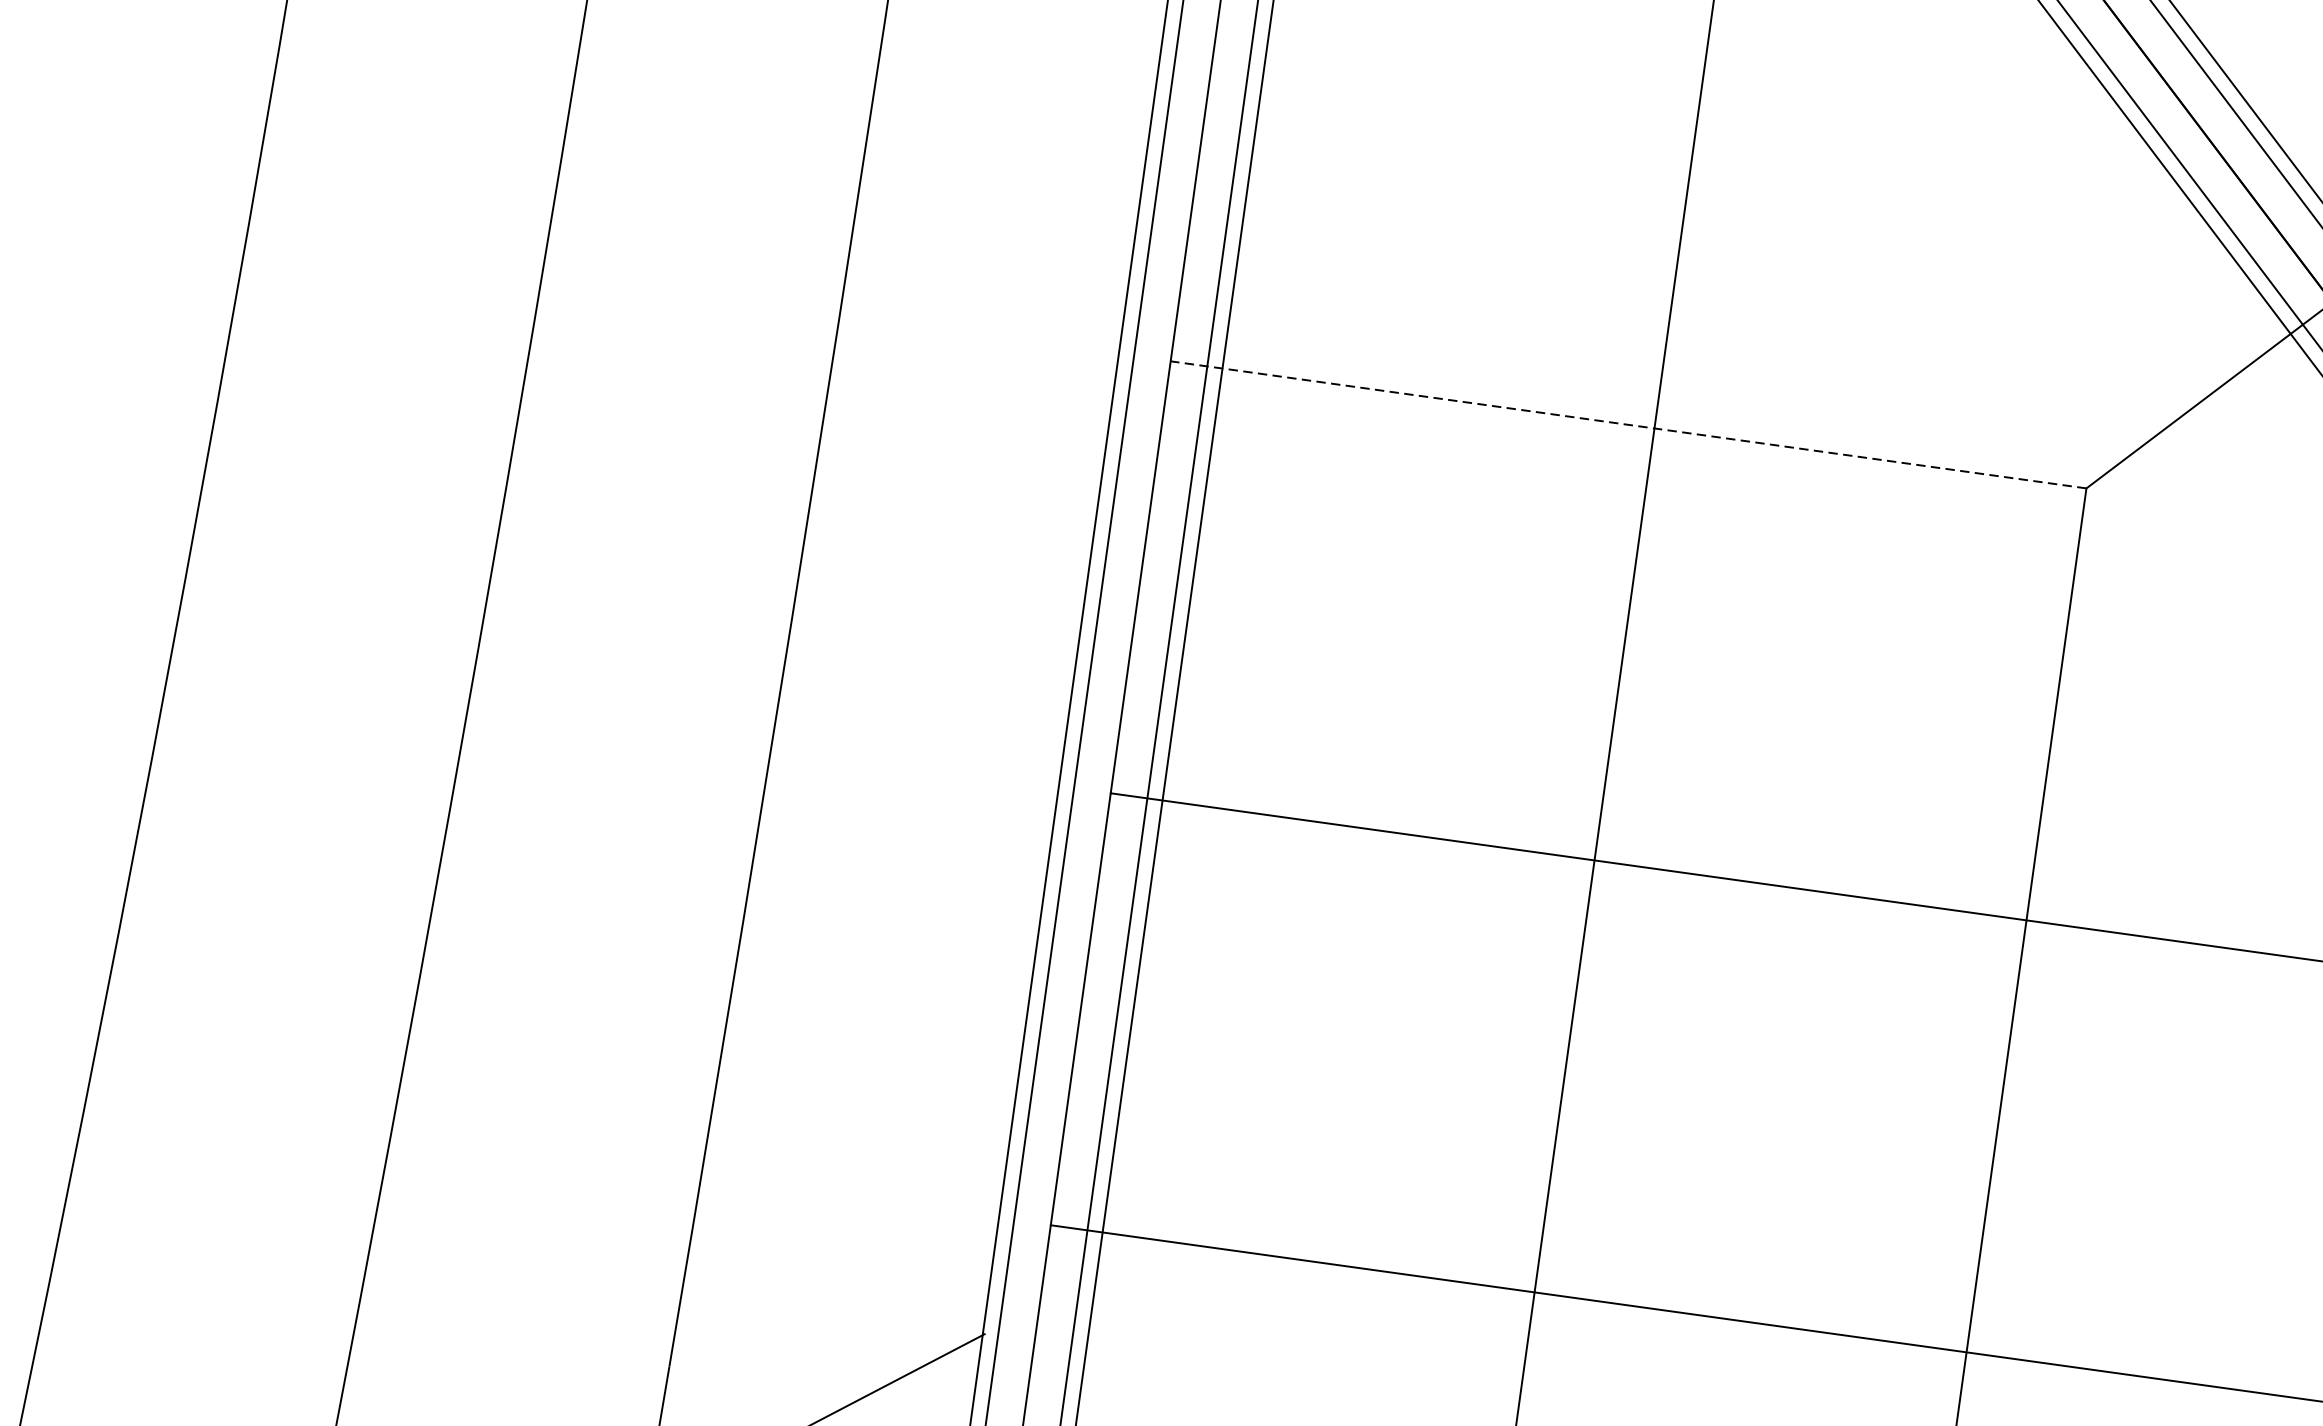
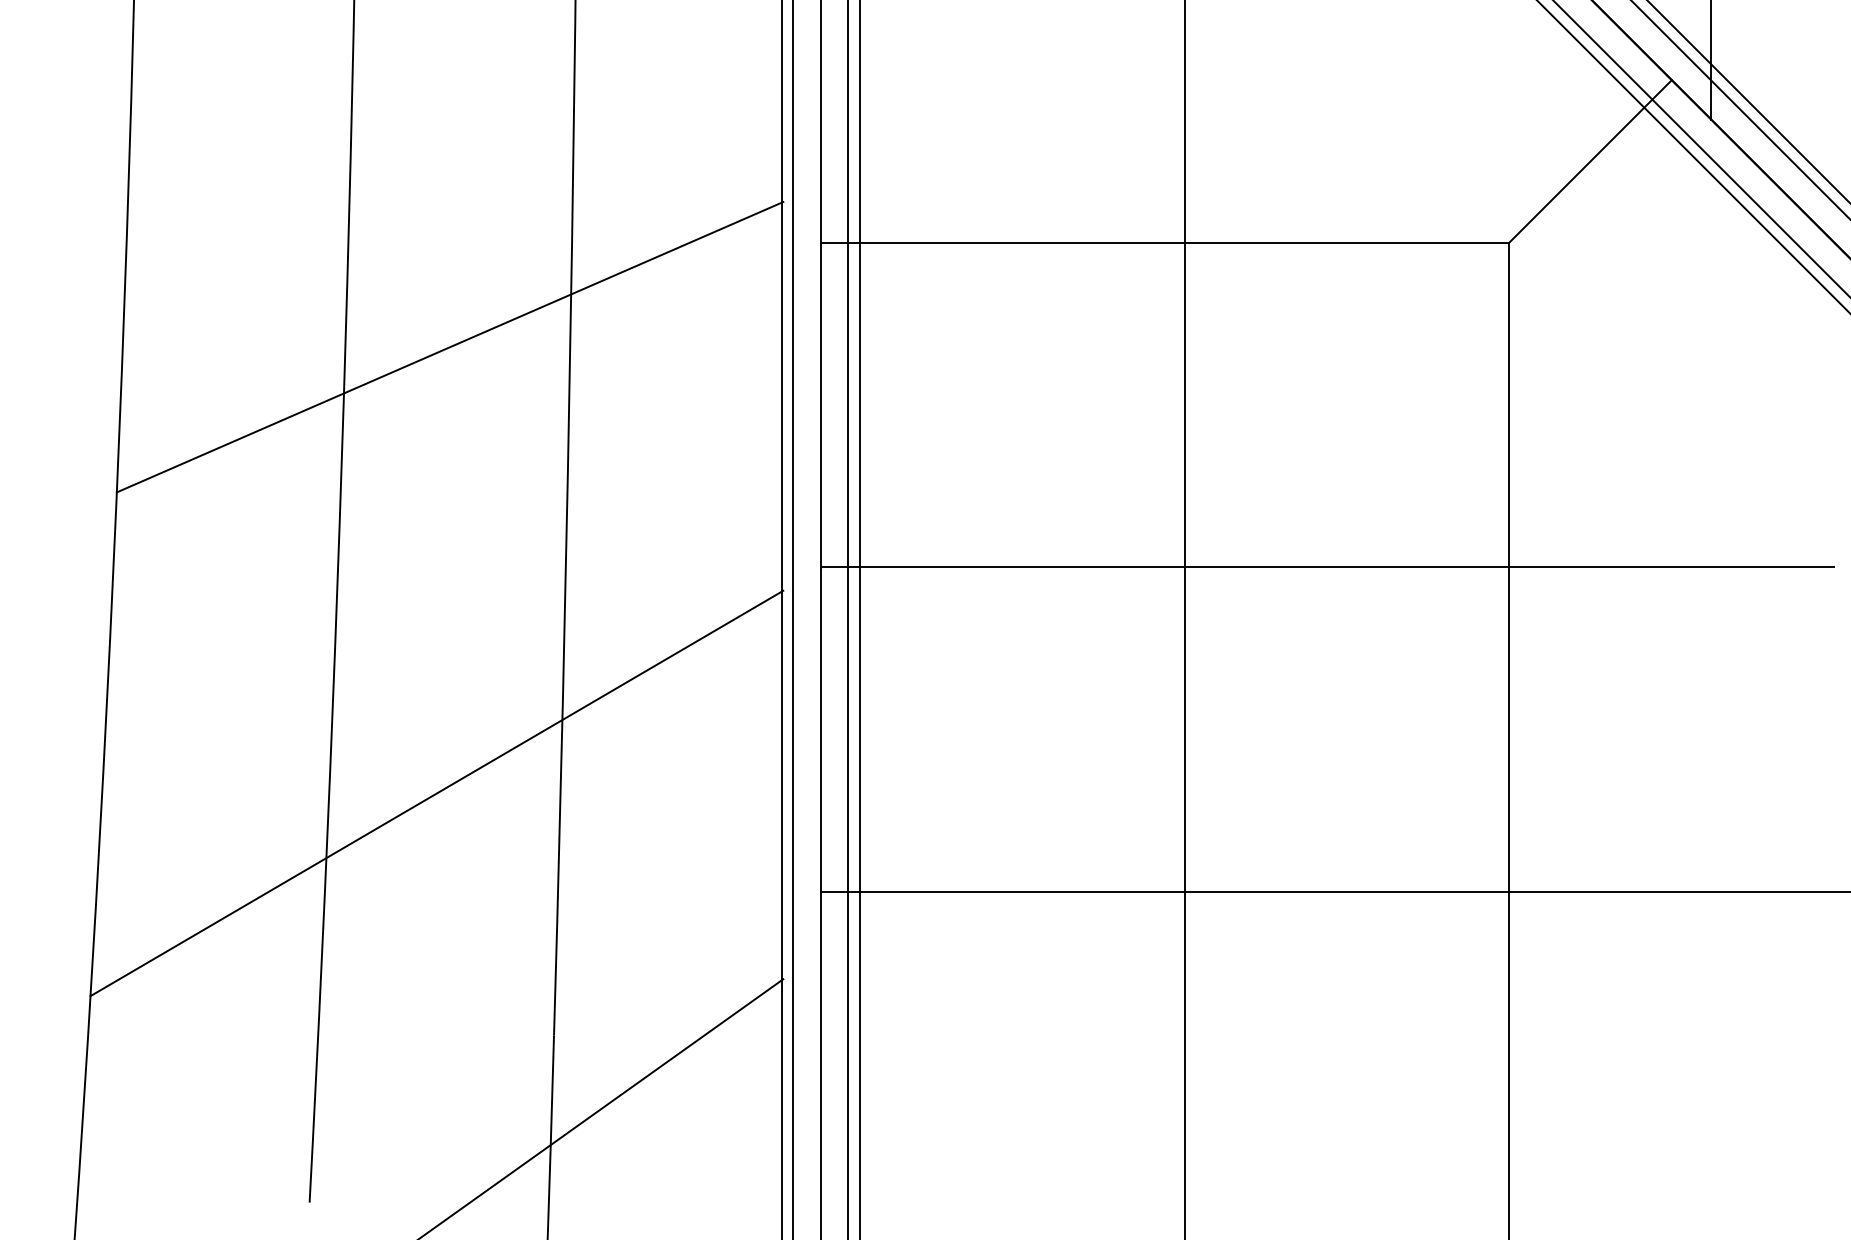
line: (1627, 424) -> (1164, 242), dashed -> solid
line: (657, 432) -> (449, 347), added
line: (557, 1023) -> (436, 793), added

